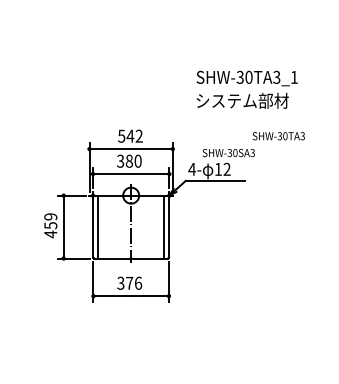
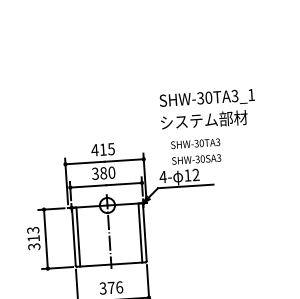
text: (246, 89) -> (207, 109), moved
text: (129, 135) -> (102, 149), 542 -> 415
text: (278, 136) -> (195, 144), moved
text: (50, 225) -> (33, 238), 459 -> 313

